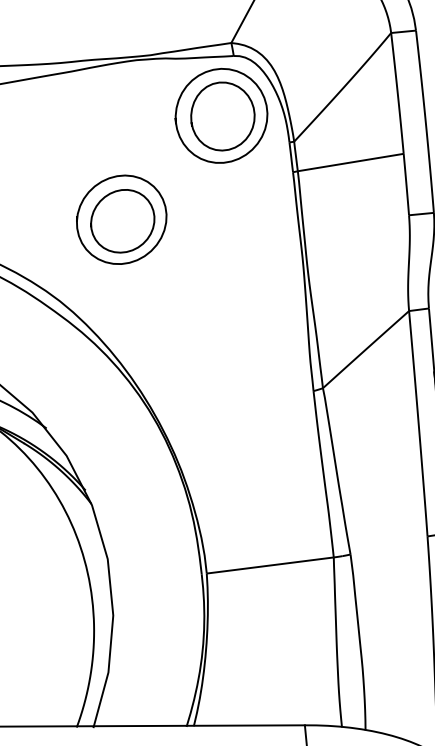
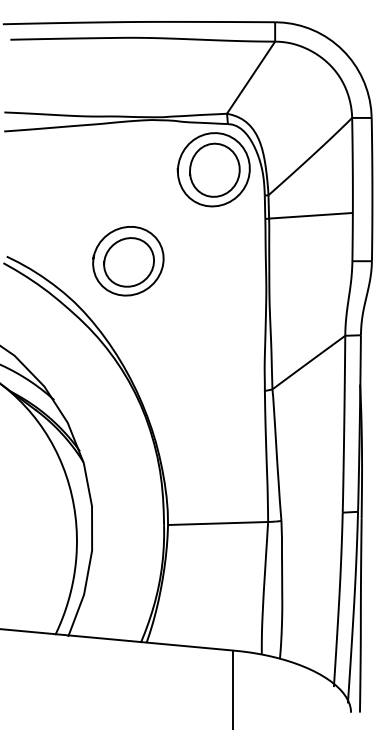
part: (121, 220) -> (128, 261), moved

